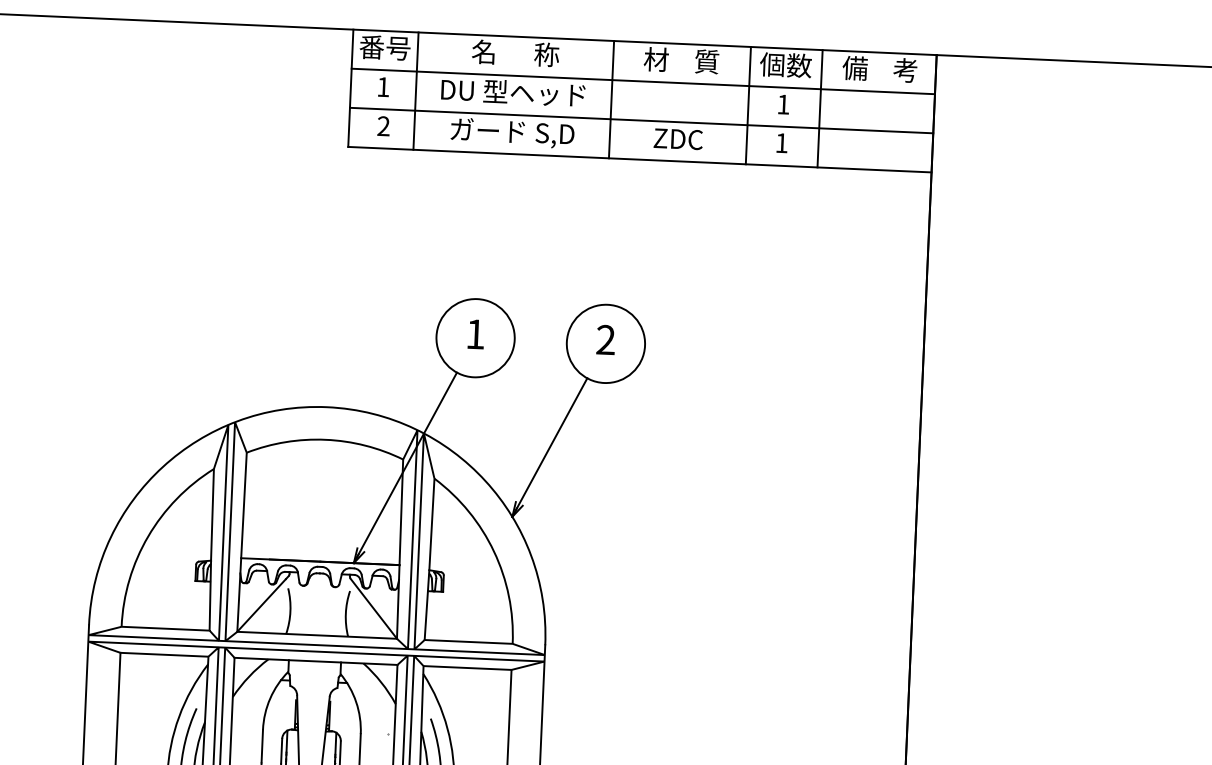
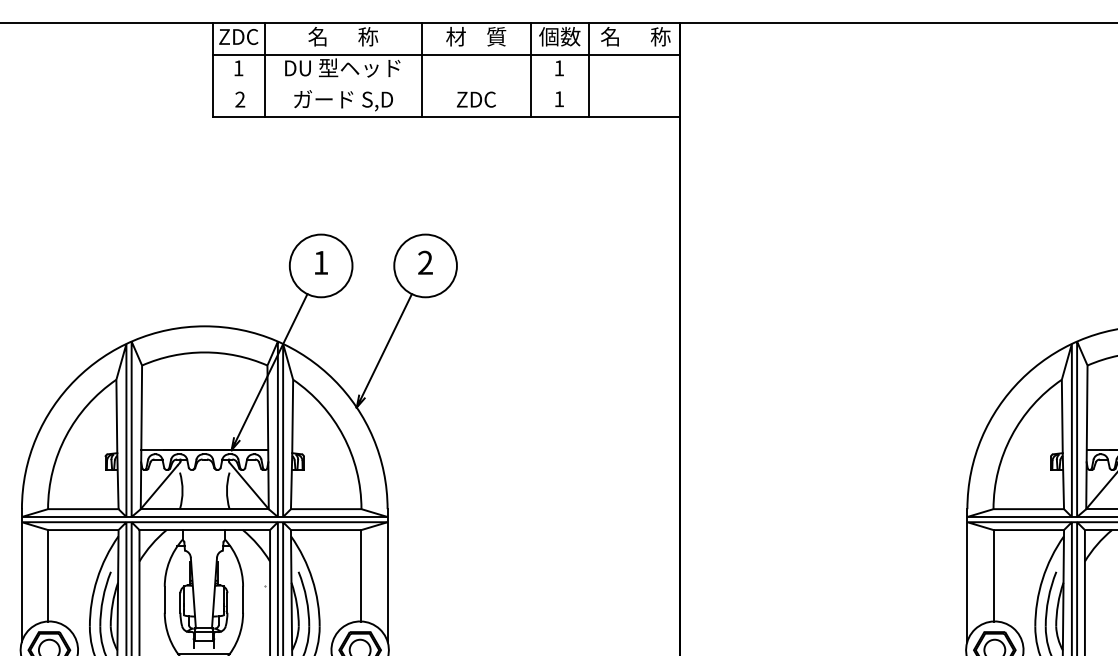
text: (384, 47) -> (238, 36), 番号 -> ZDC
text: (880, 69) -> (635, 36), 備    考 -> 名      称
line: (641, 121) -> (446, 86), removed

